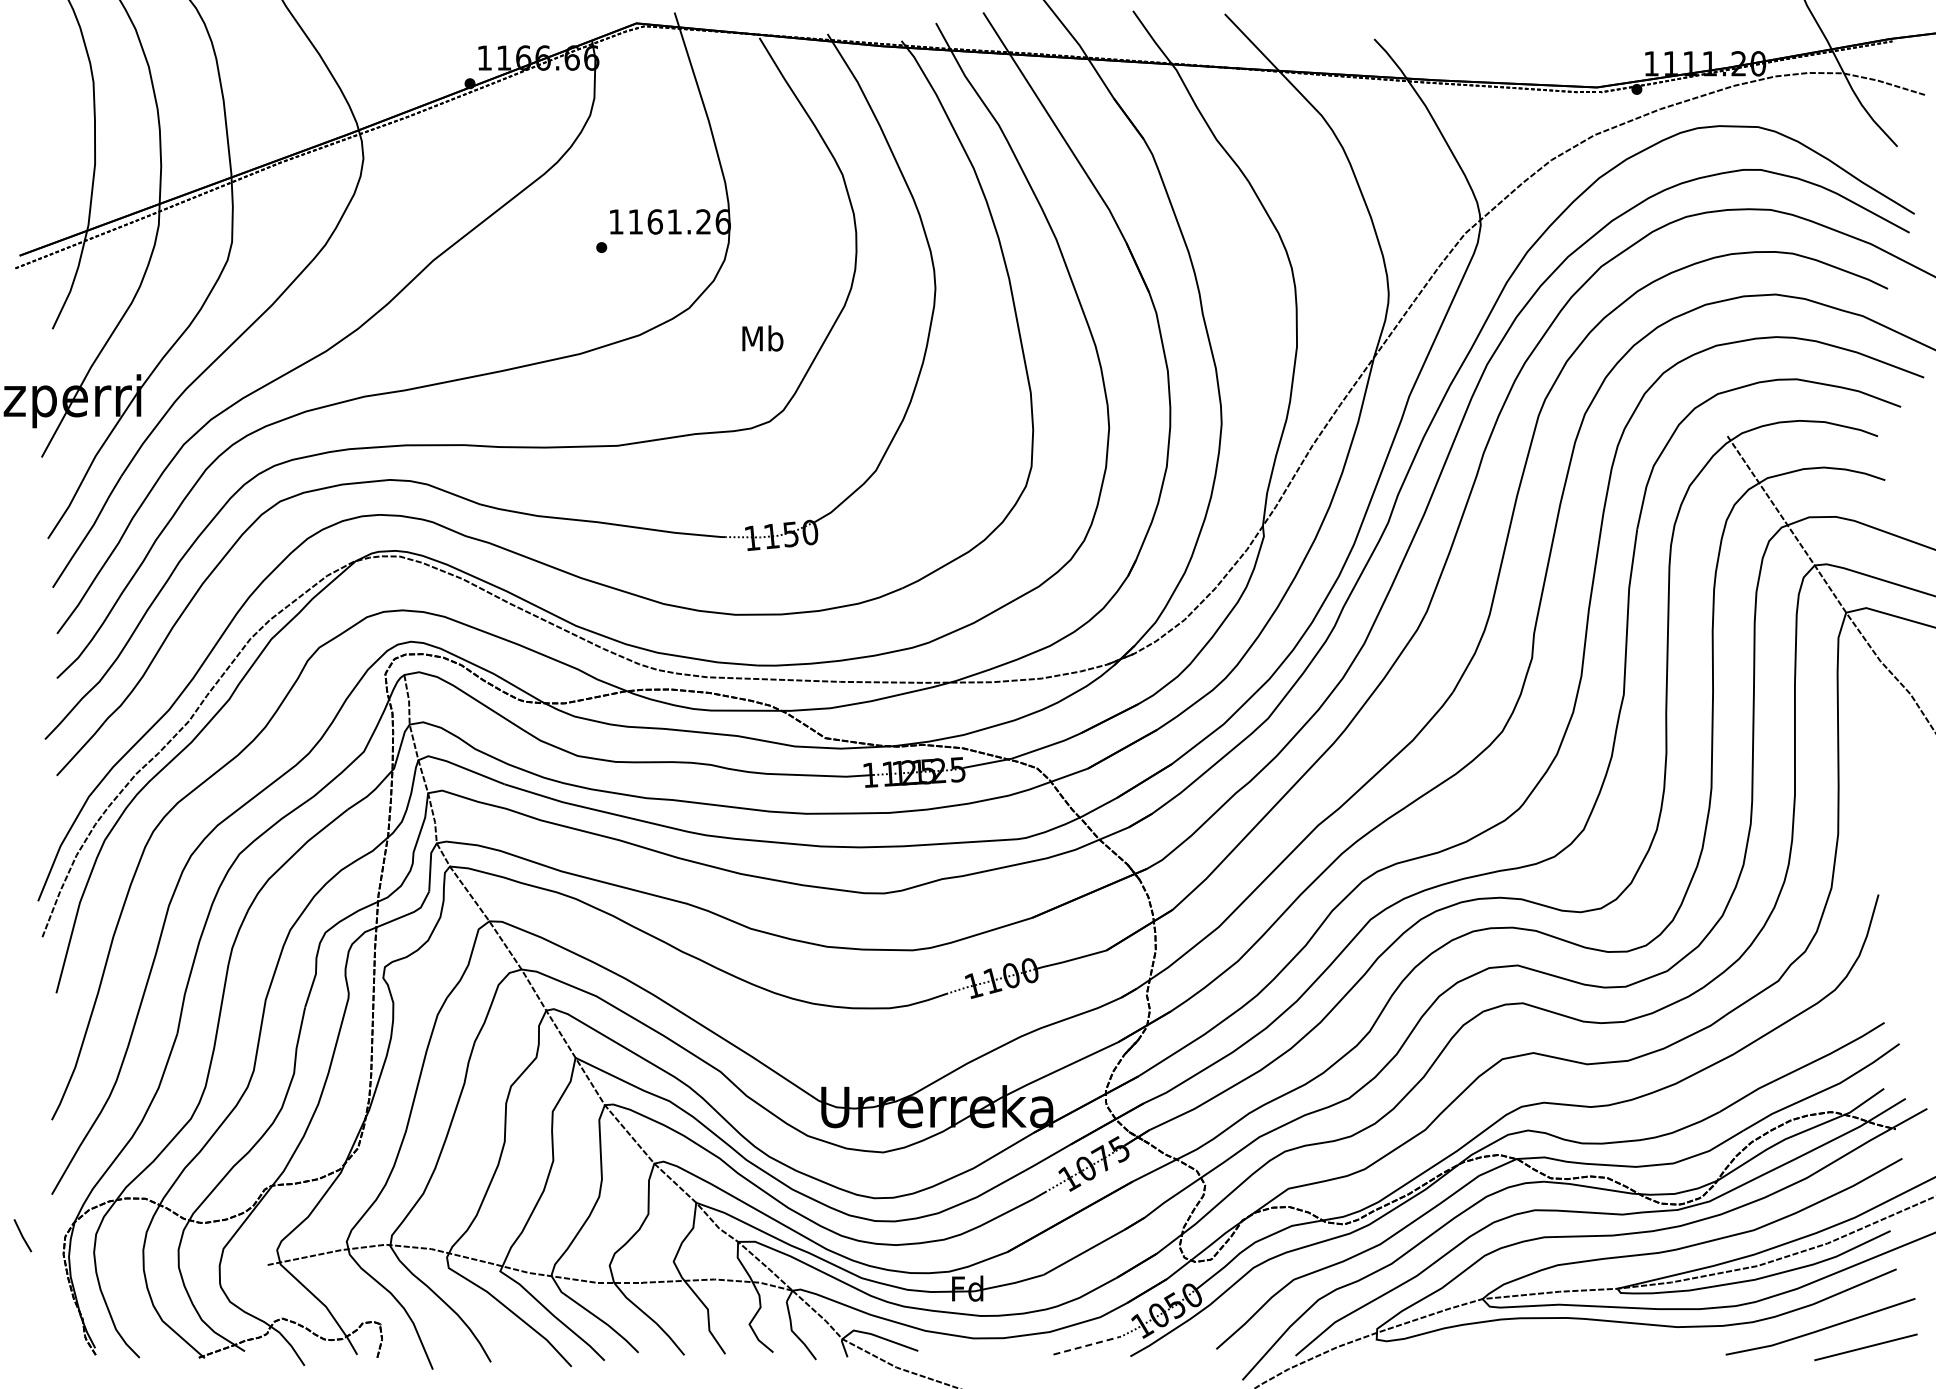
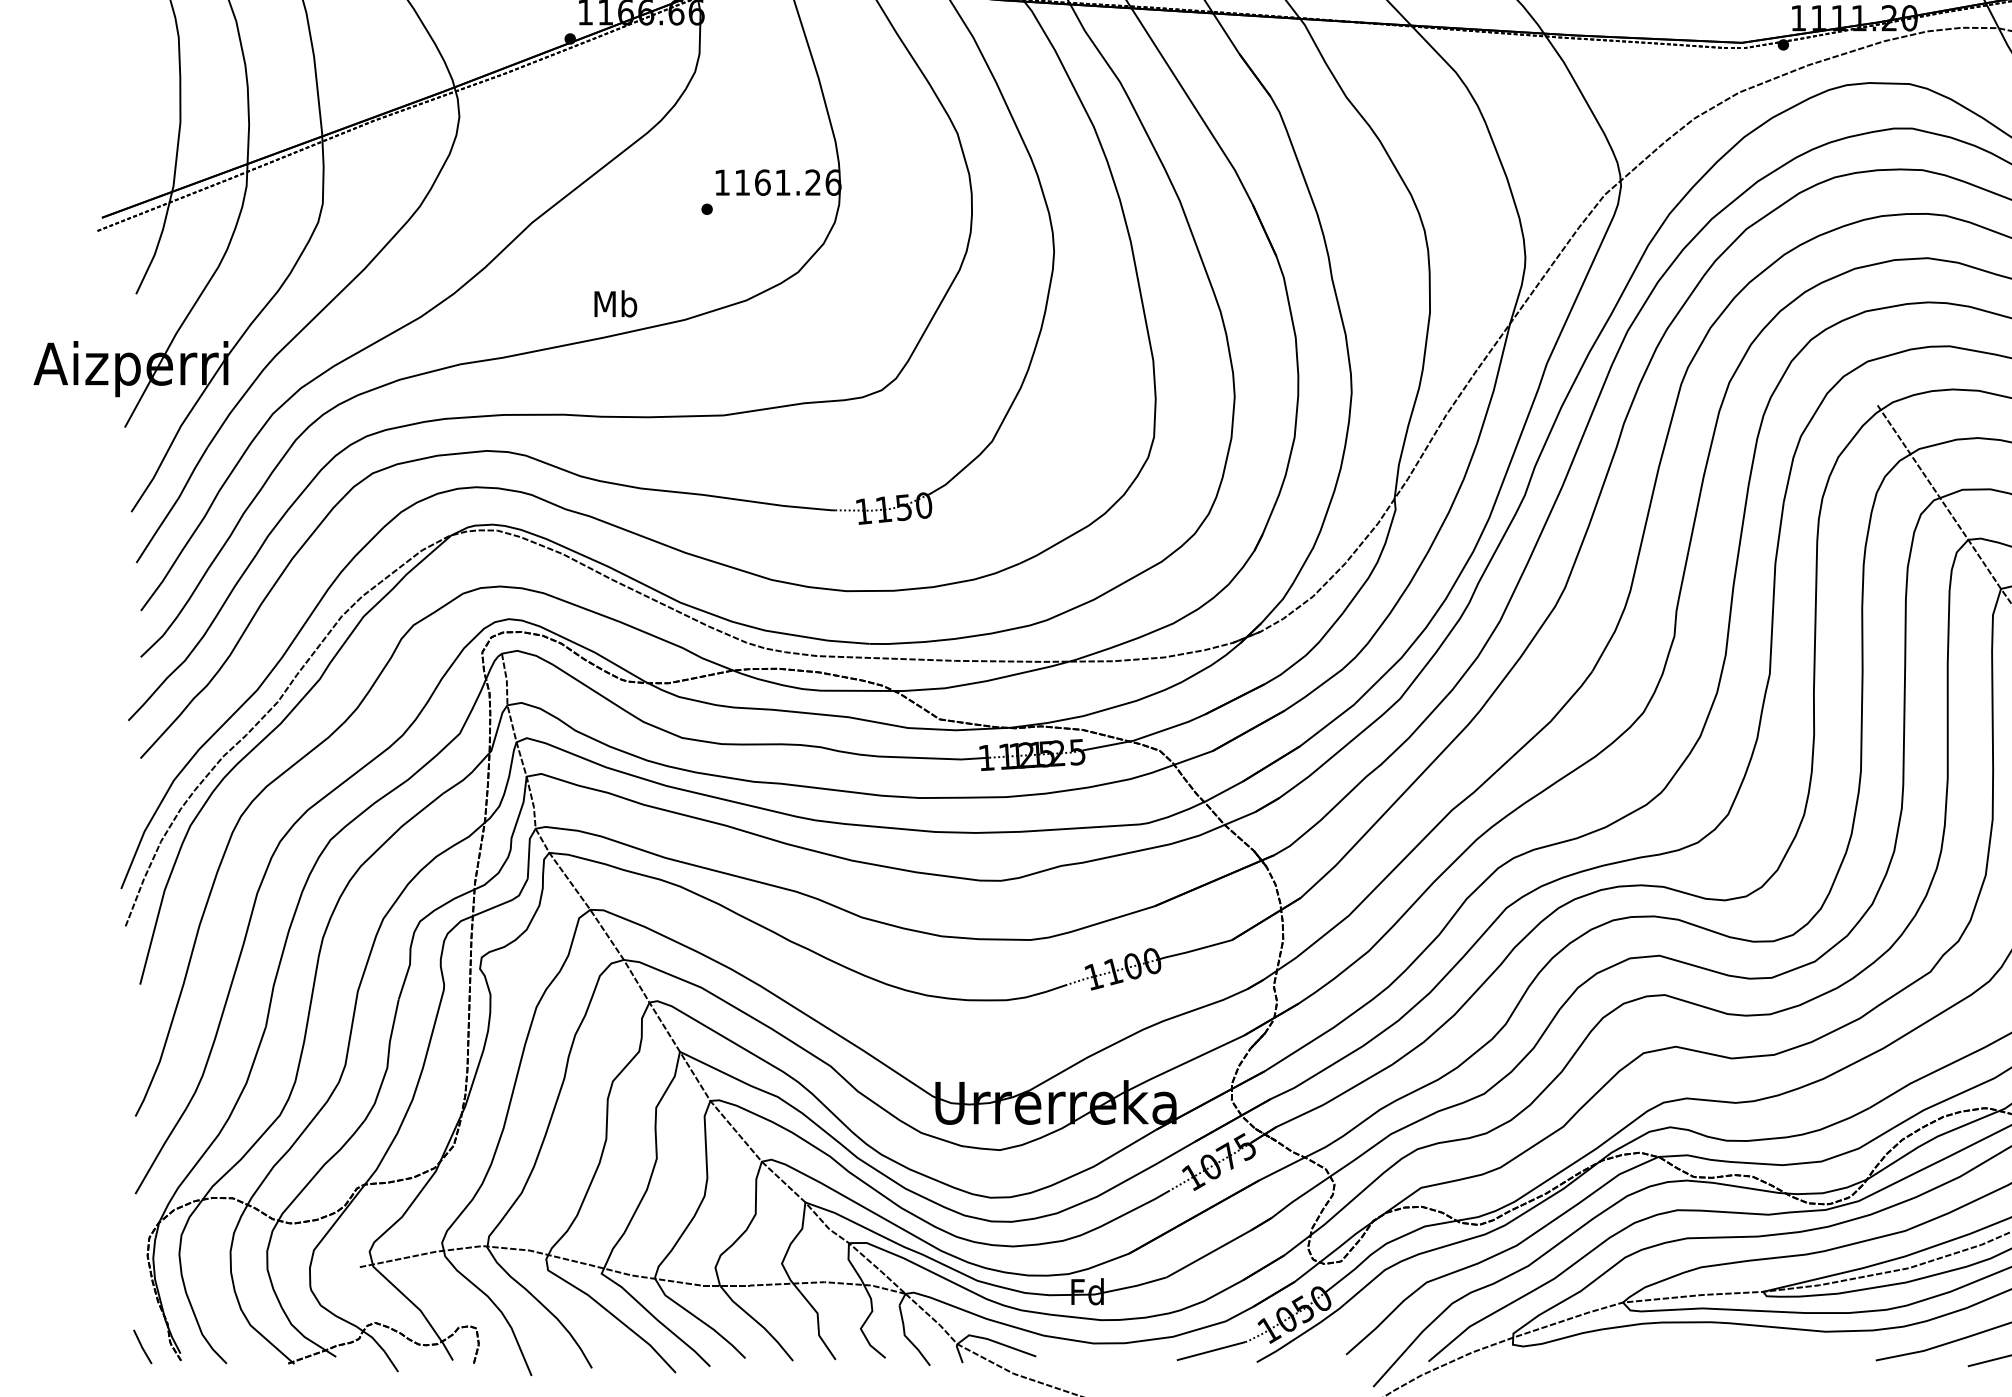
text: (762, 338) -> (615, 303), moved
line: (22, 1235) -> (142, 1346), moved
line: (1086, 1345) -> (1211, 1350), dashed -> solid

